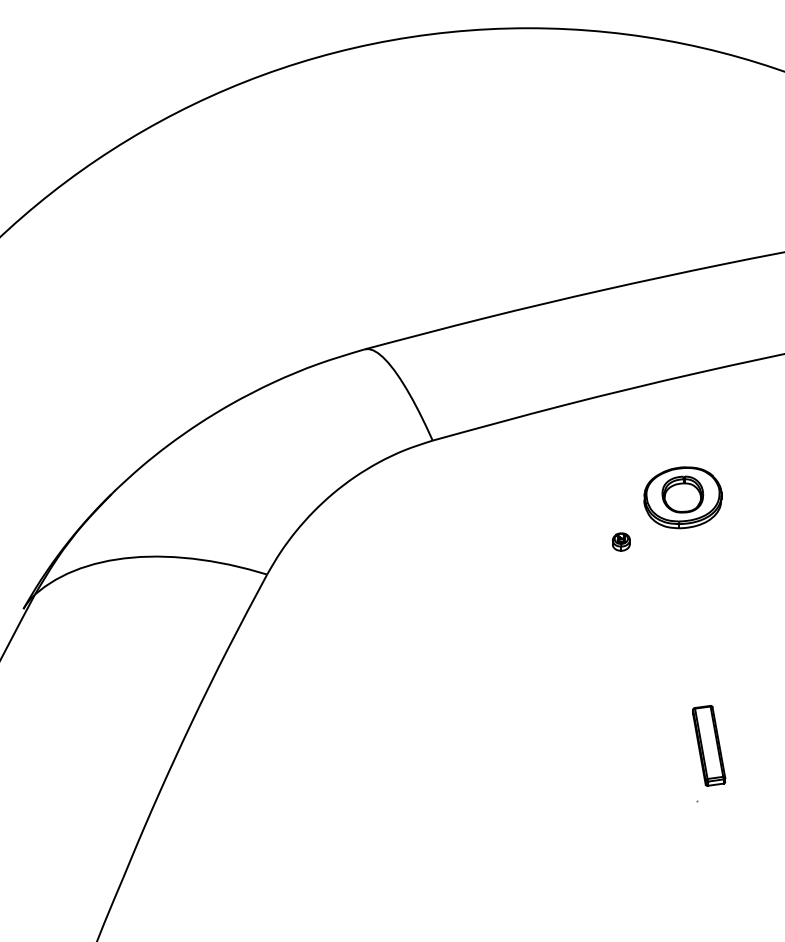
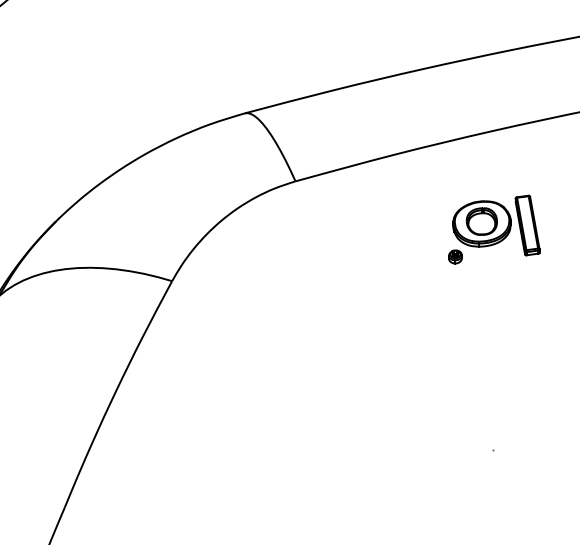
part: (621, 541) -> (455, 256), moved
part: (709, 745) -> (527, 225), moved

